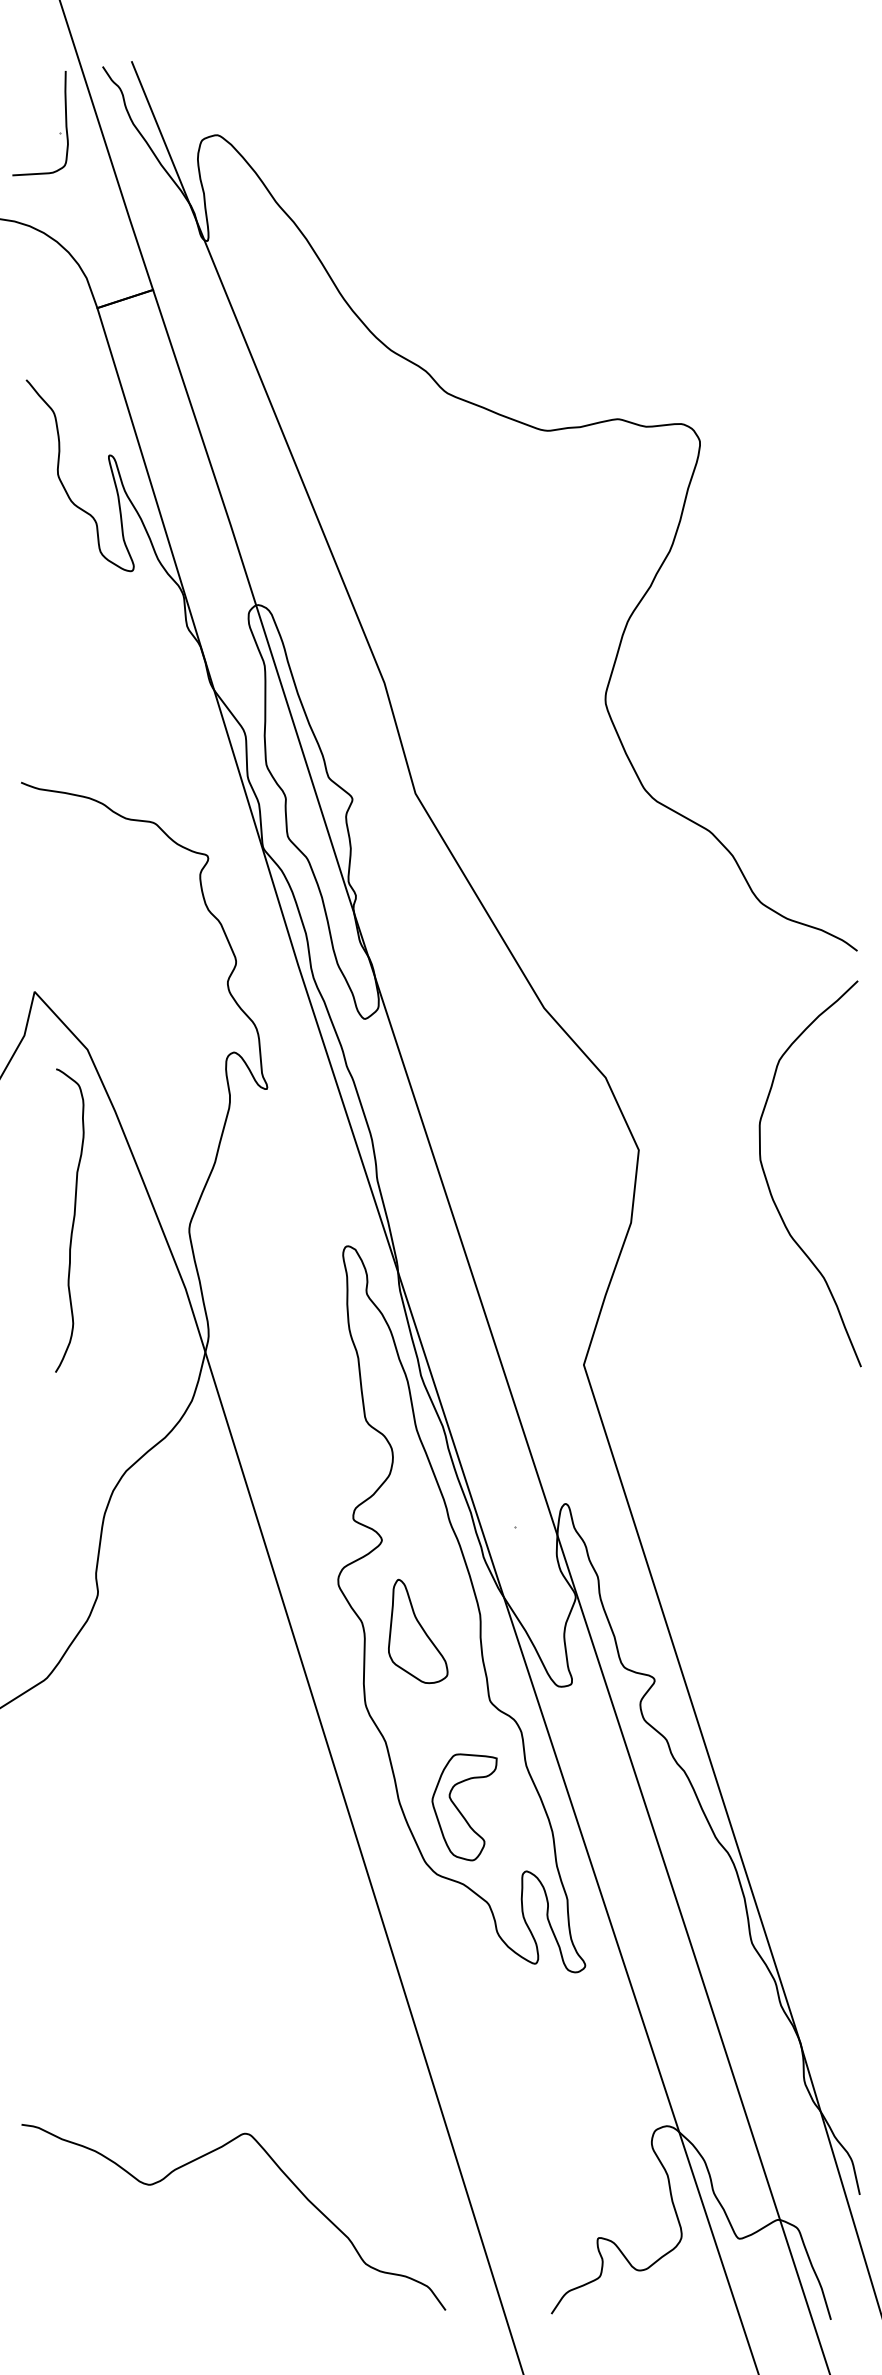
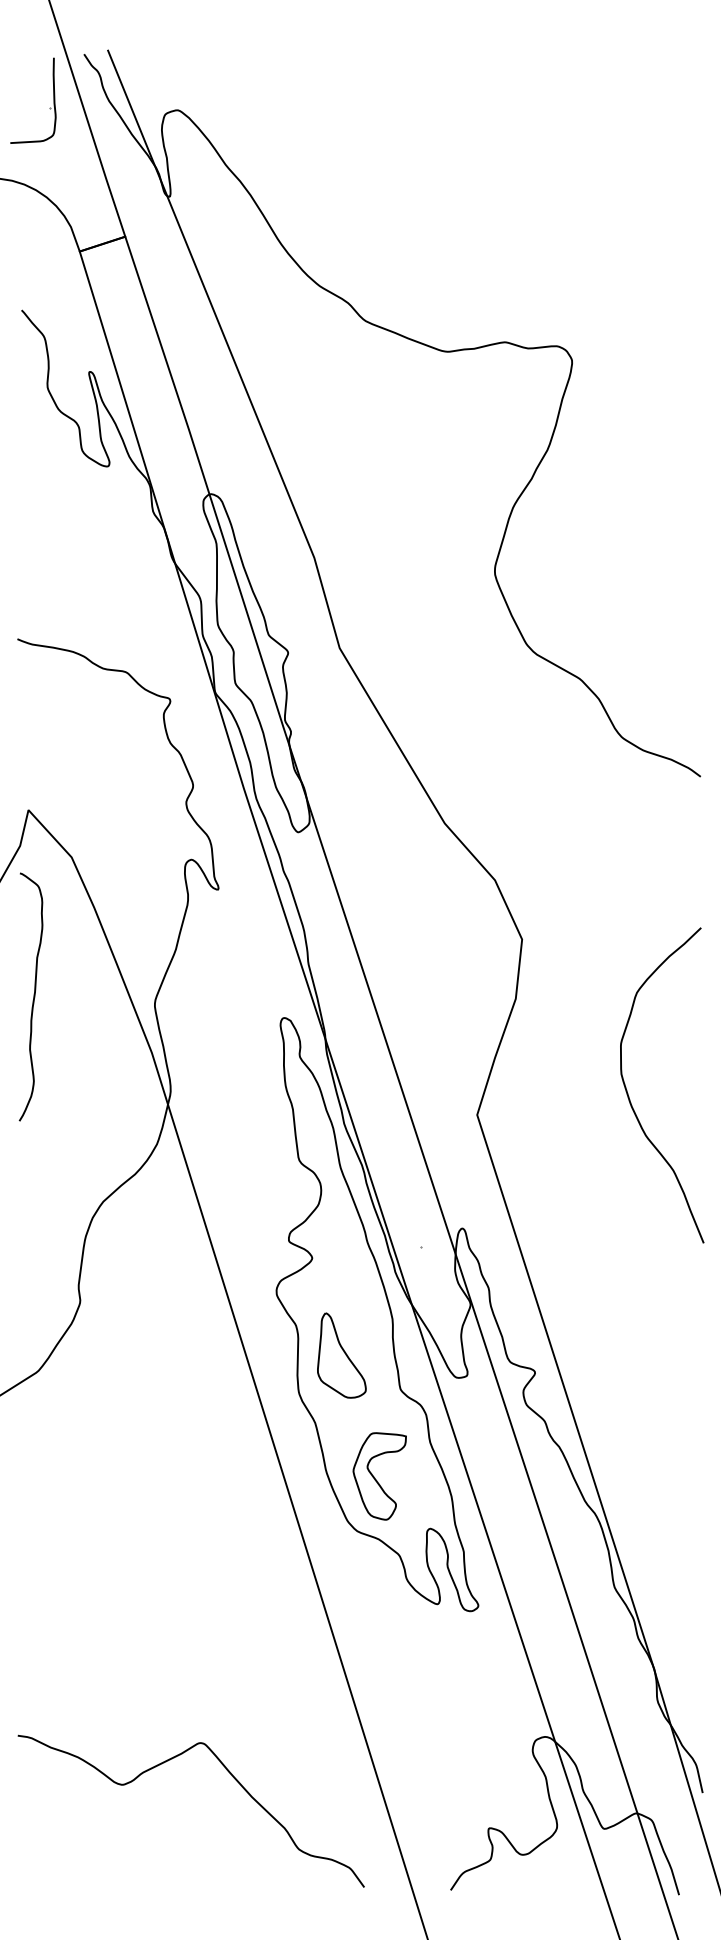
curve: (769, 1185) -> (628, 1095), moved
curve: (72, 1220) -> (33, 996), moved
part: (418, 1631) -> (342, 1355), moved

